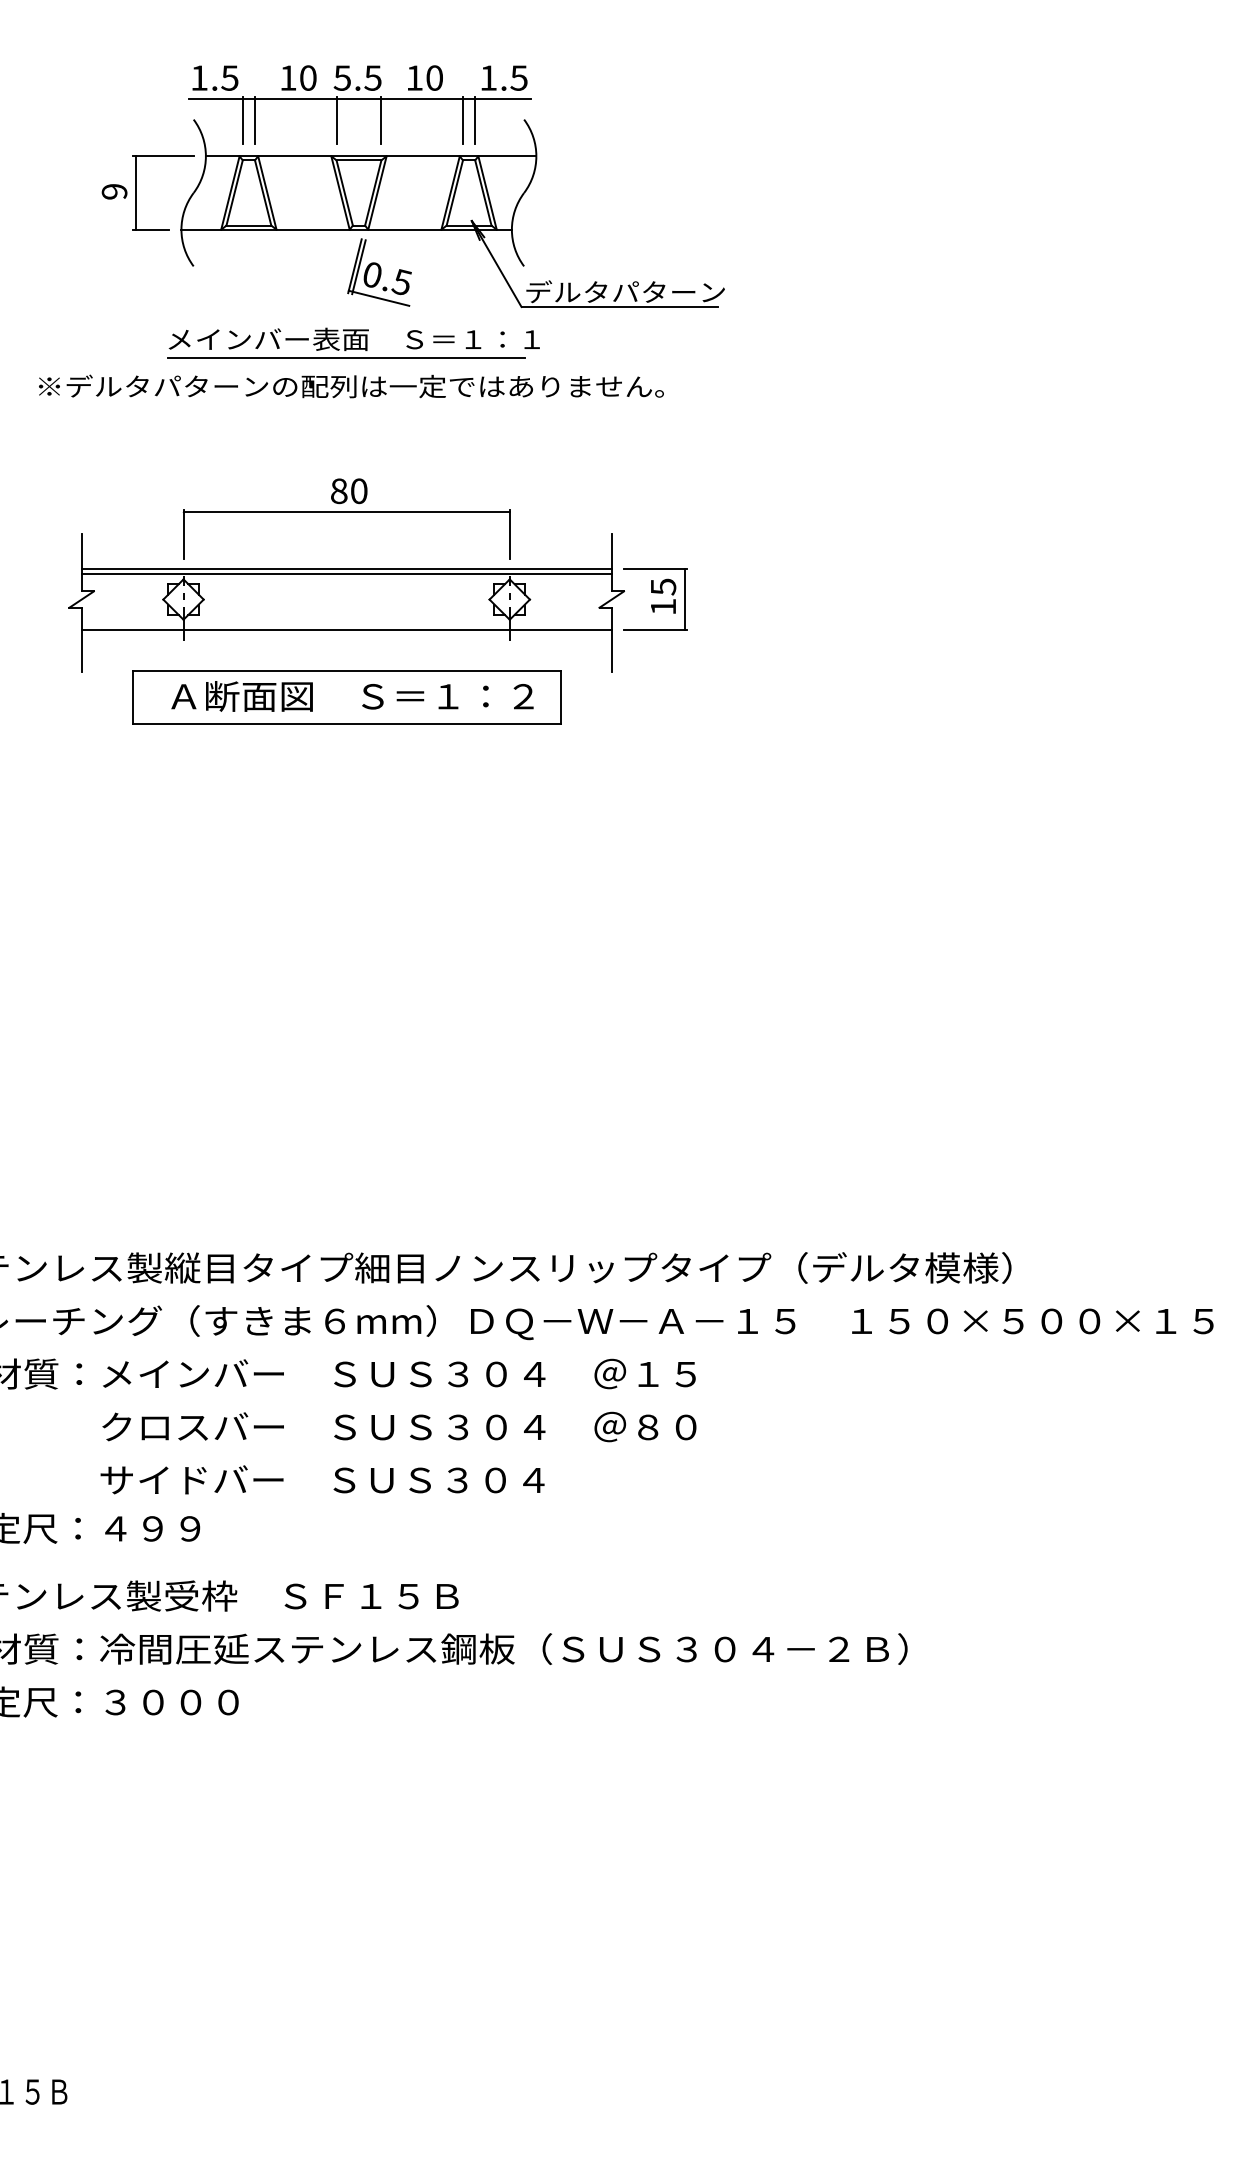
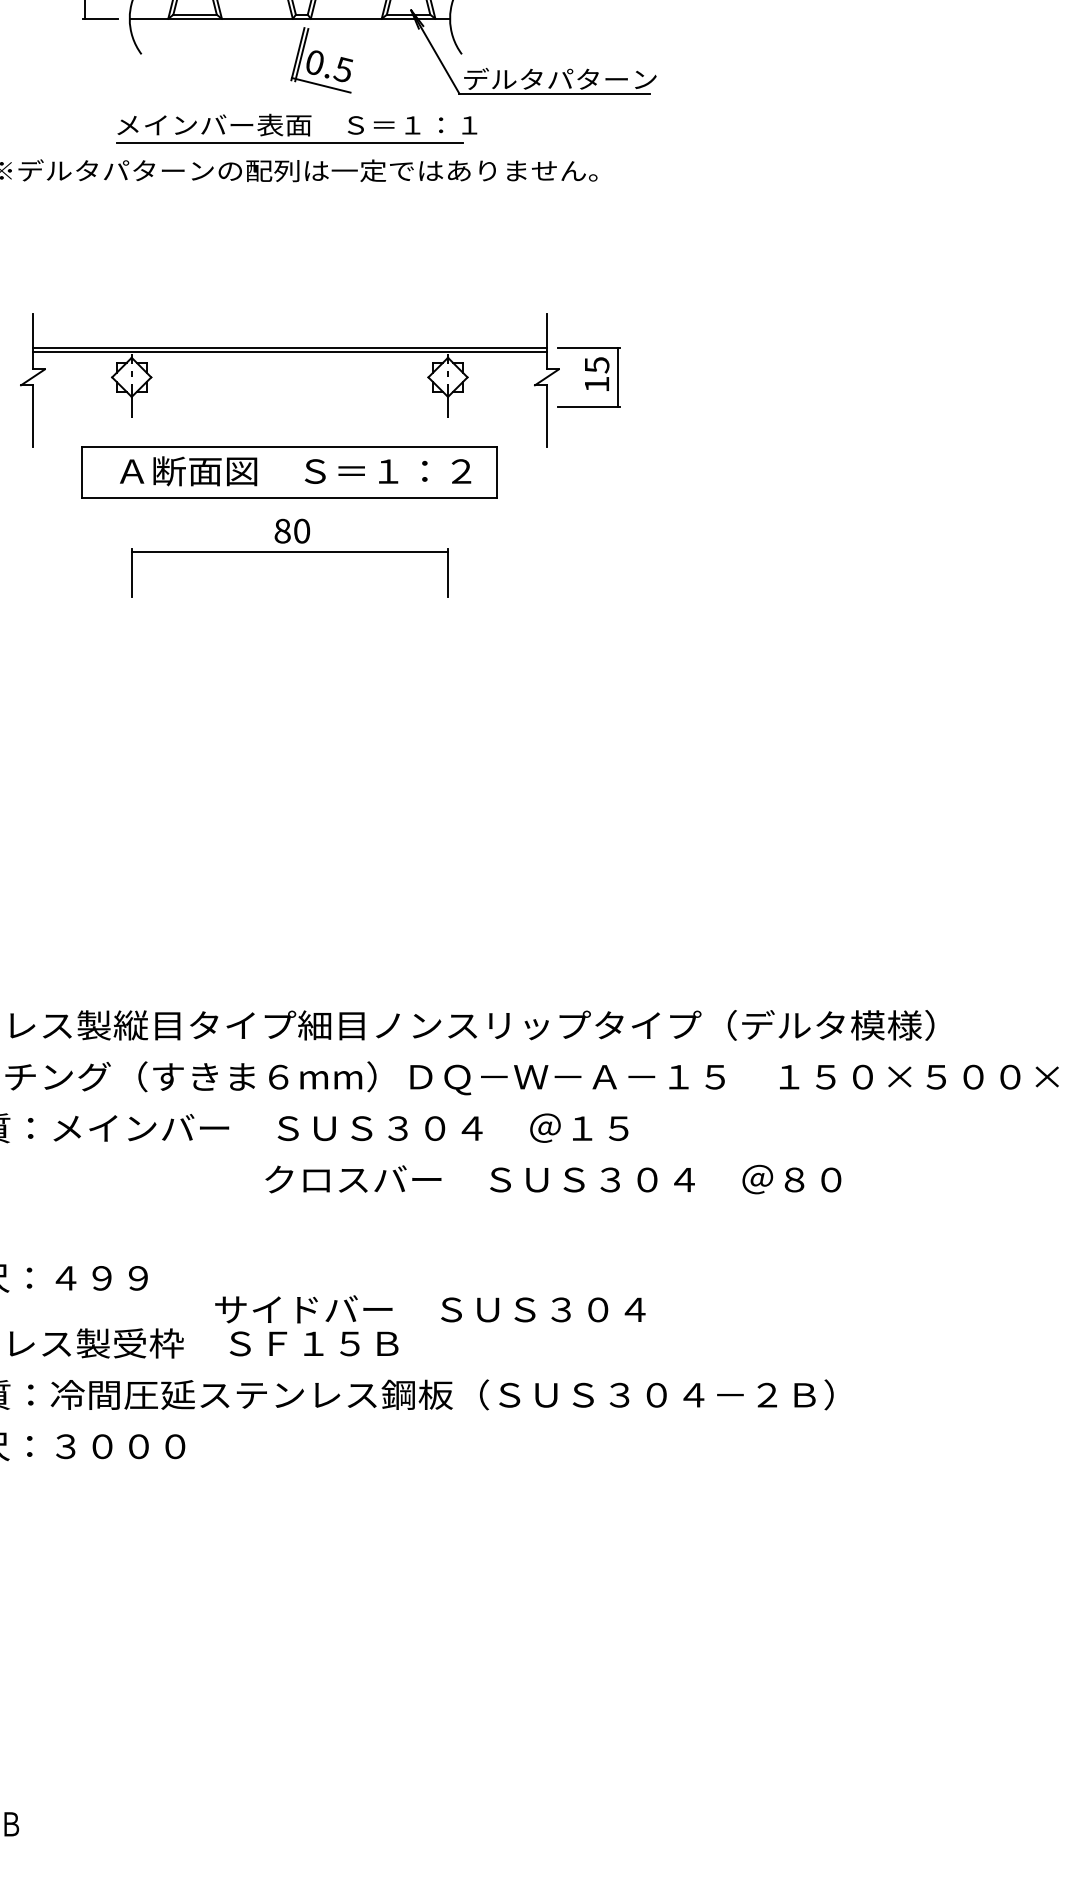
part: (346, 518) -> (289, 557), moved
line: (346, 630) -> (289, 407), removed
text: (399, 1426) -> (553, 1179), moved
text: (322, 1479) -> (430, 1308), moved

